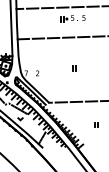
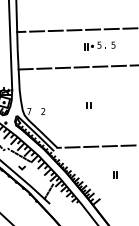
part: (72, 18) -> (99, 45), moved

